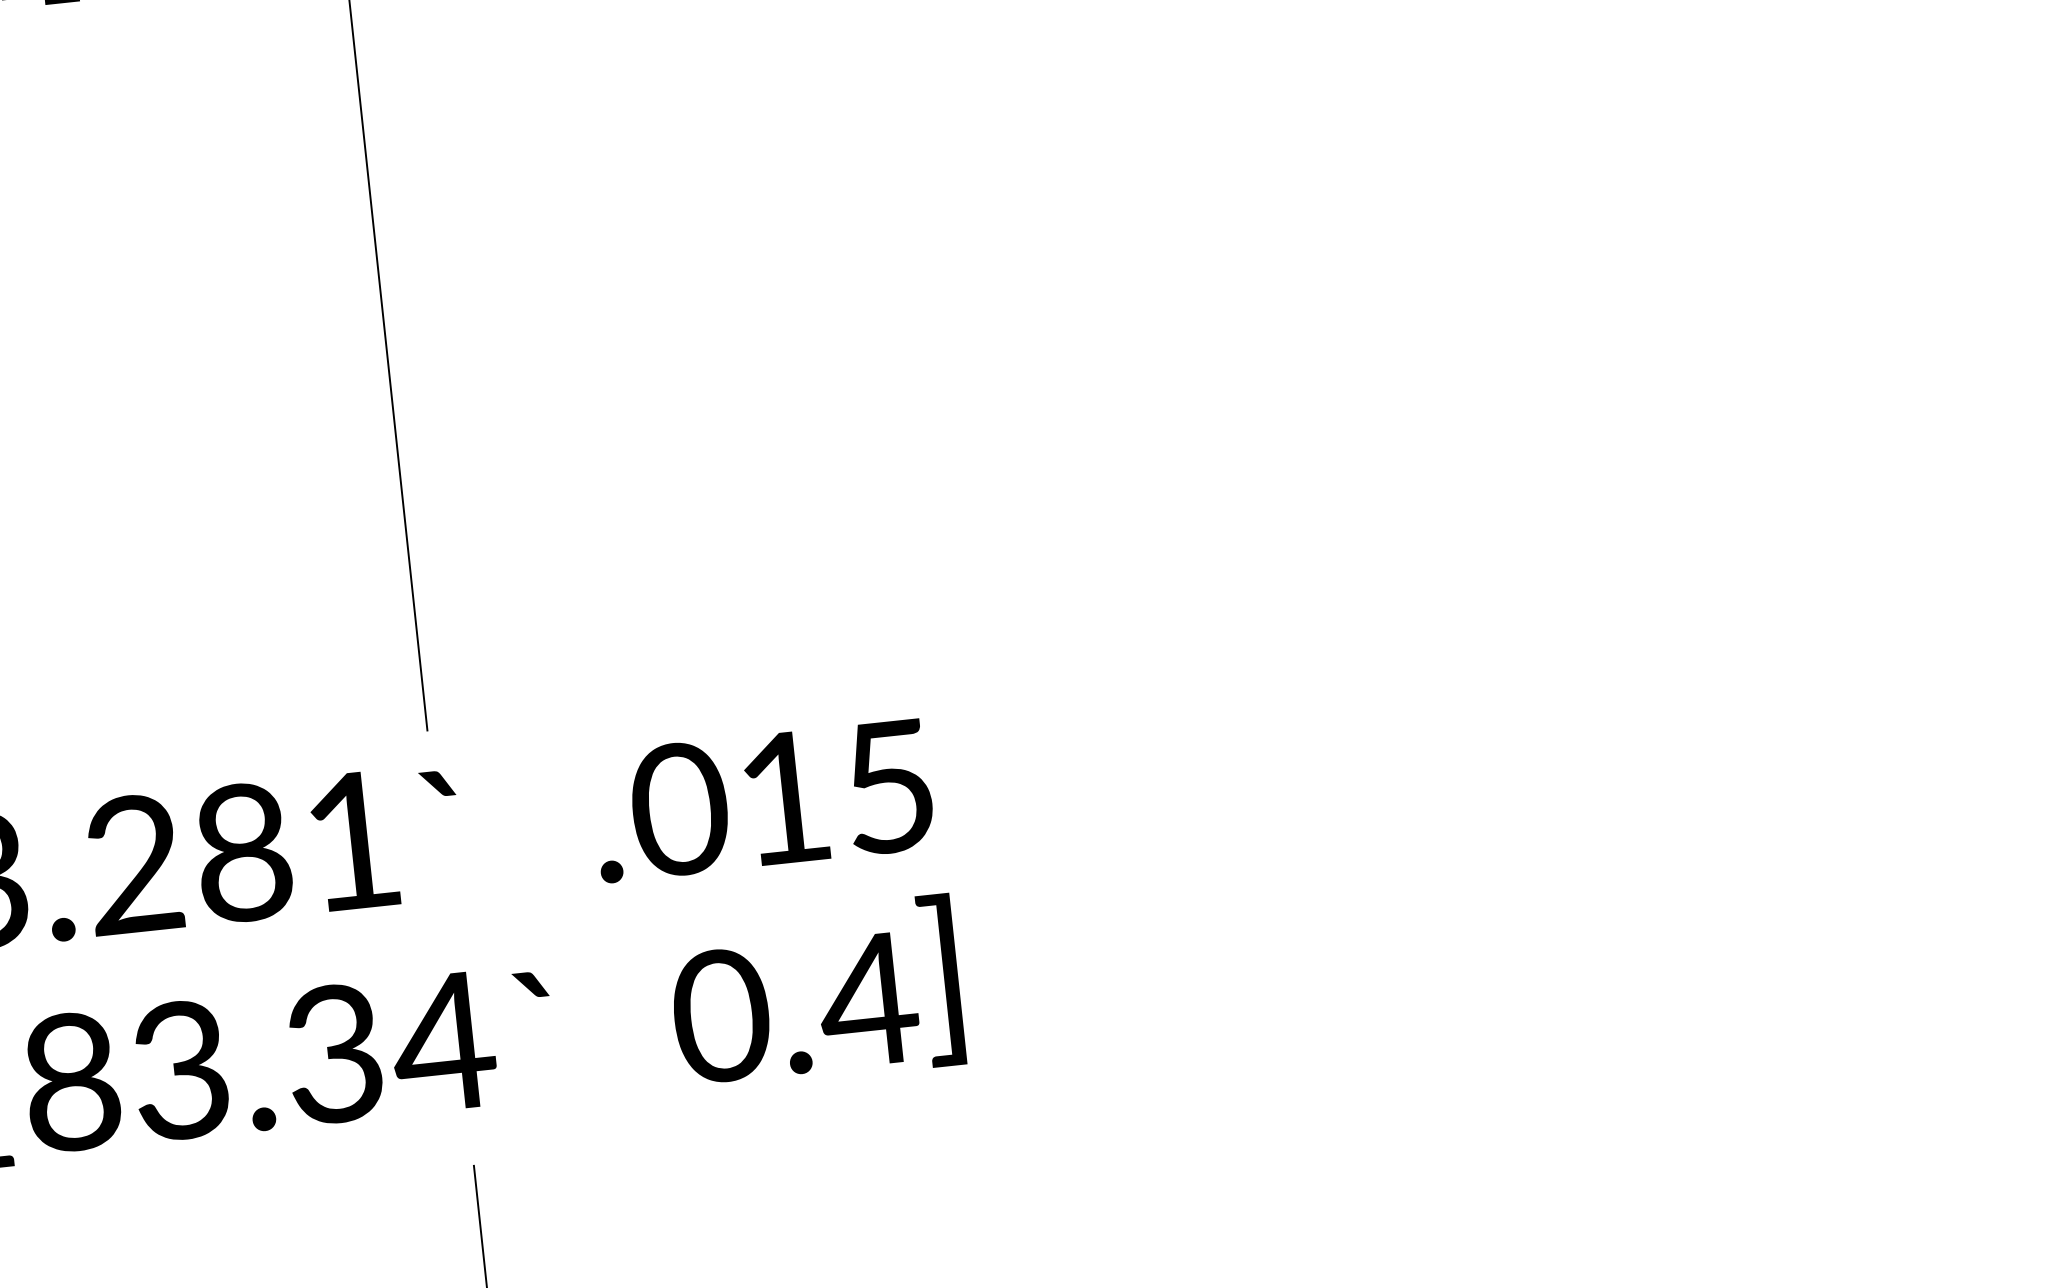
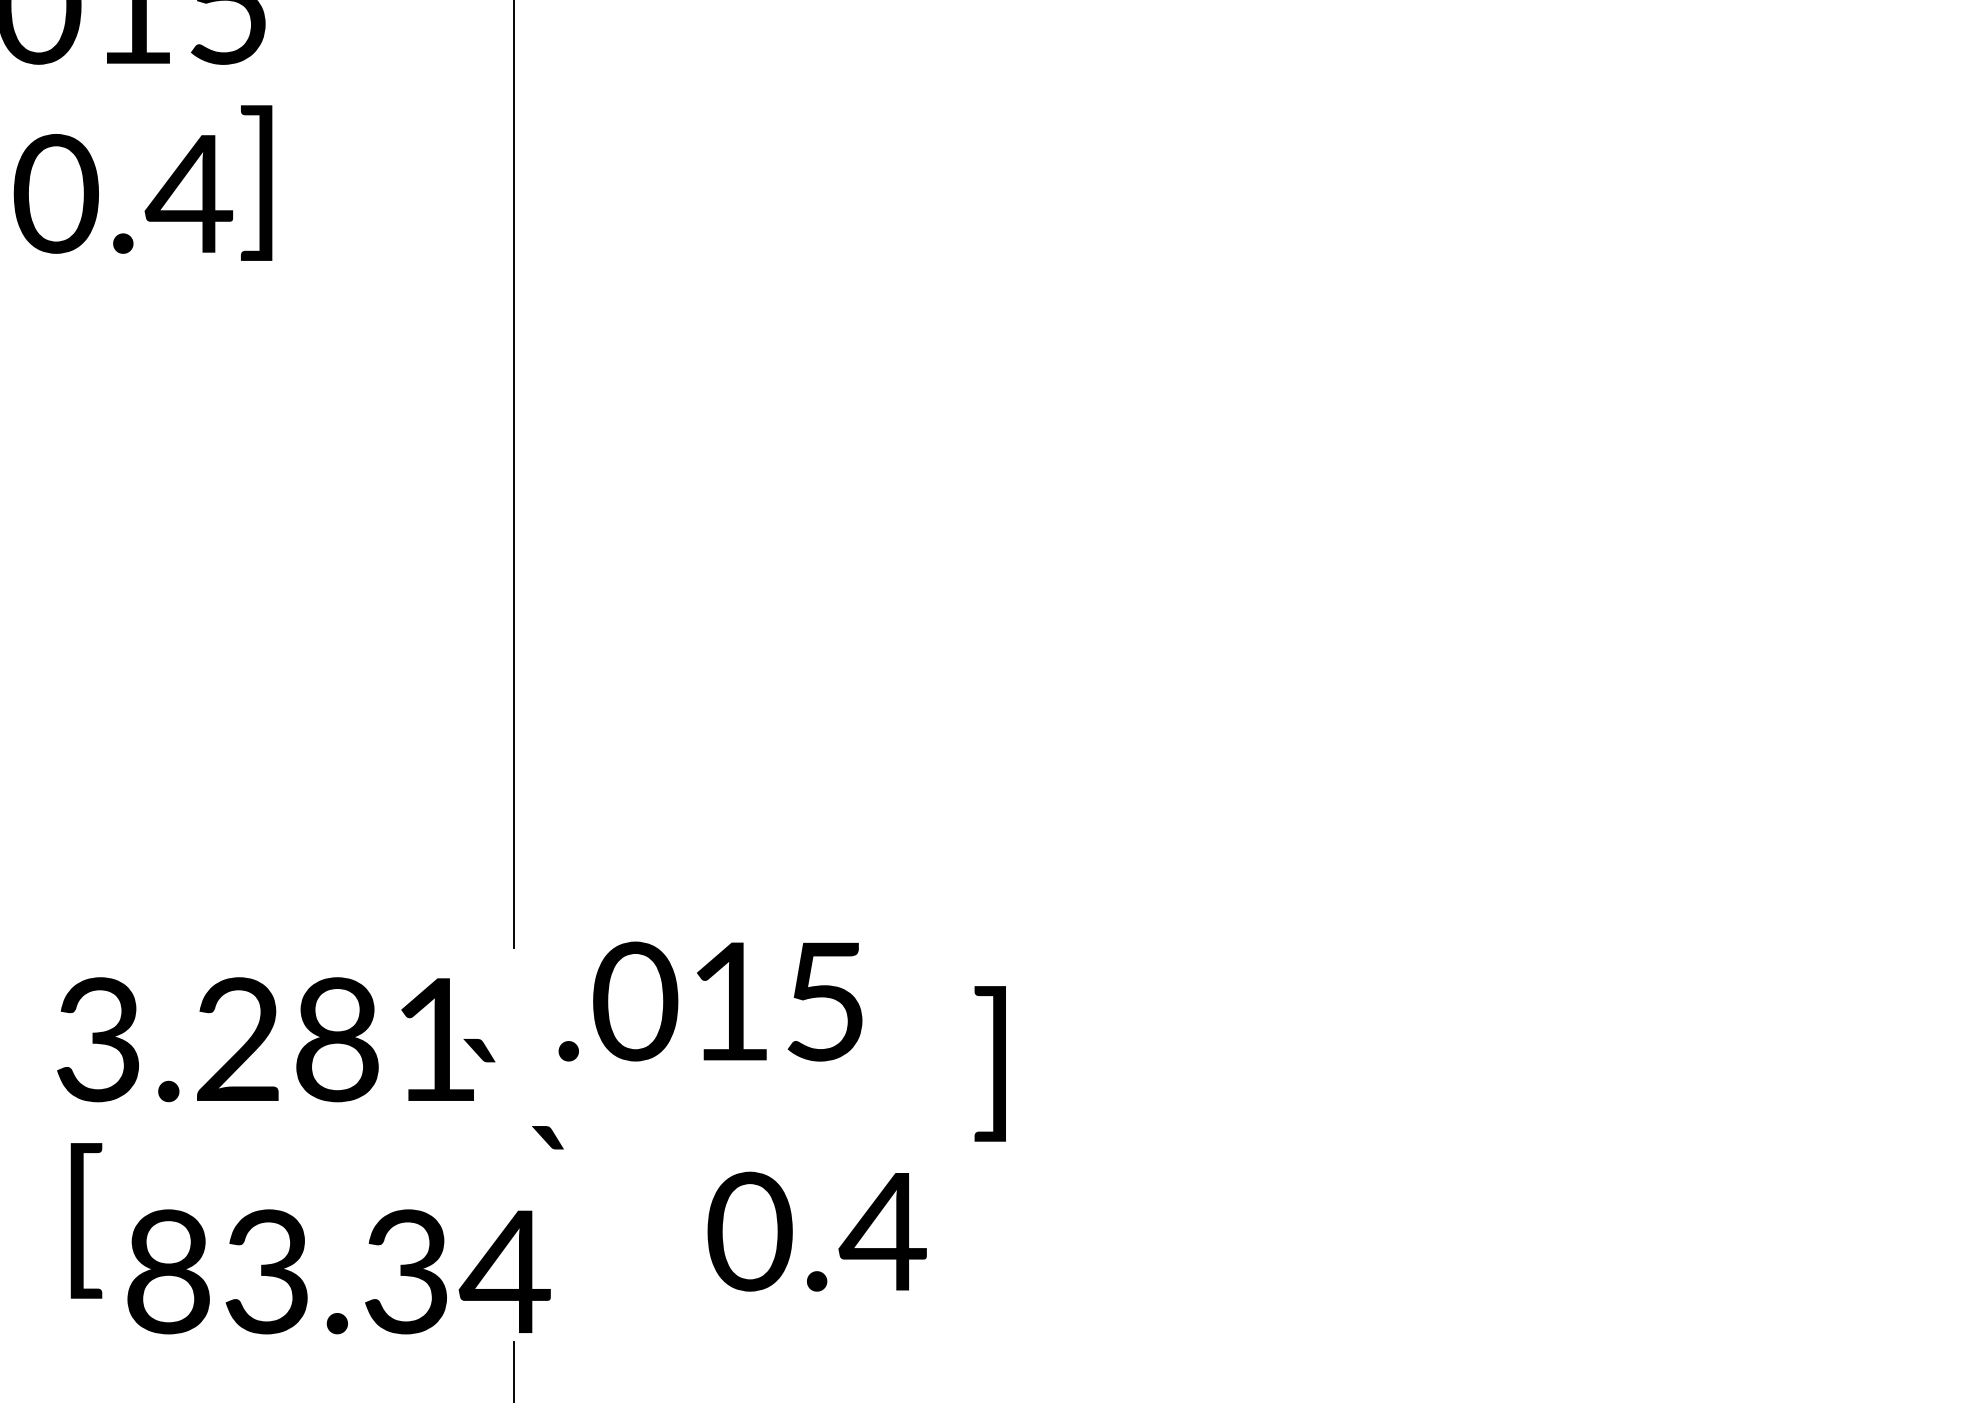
text: (437, 783) -> (479, 1050), moved
text: (762, 800) -> (710, 1001), moved
text: (940, 979) -> (989, 1063), moved
text: (530, 984) -> (547, 1137), moved
text: (259, 1061) -> (338, 1271), moved

